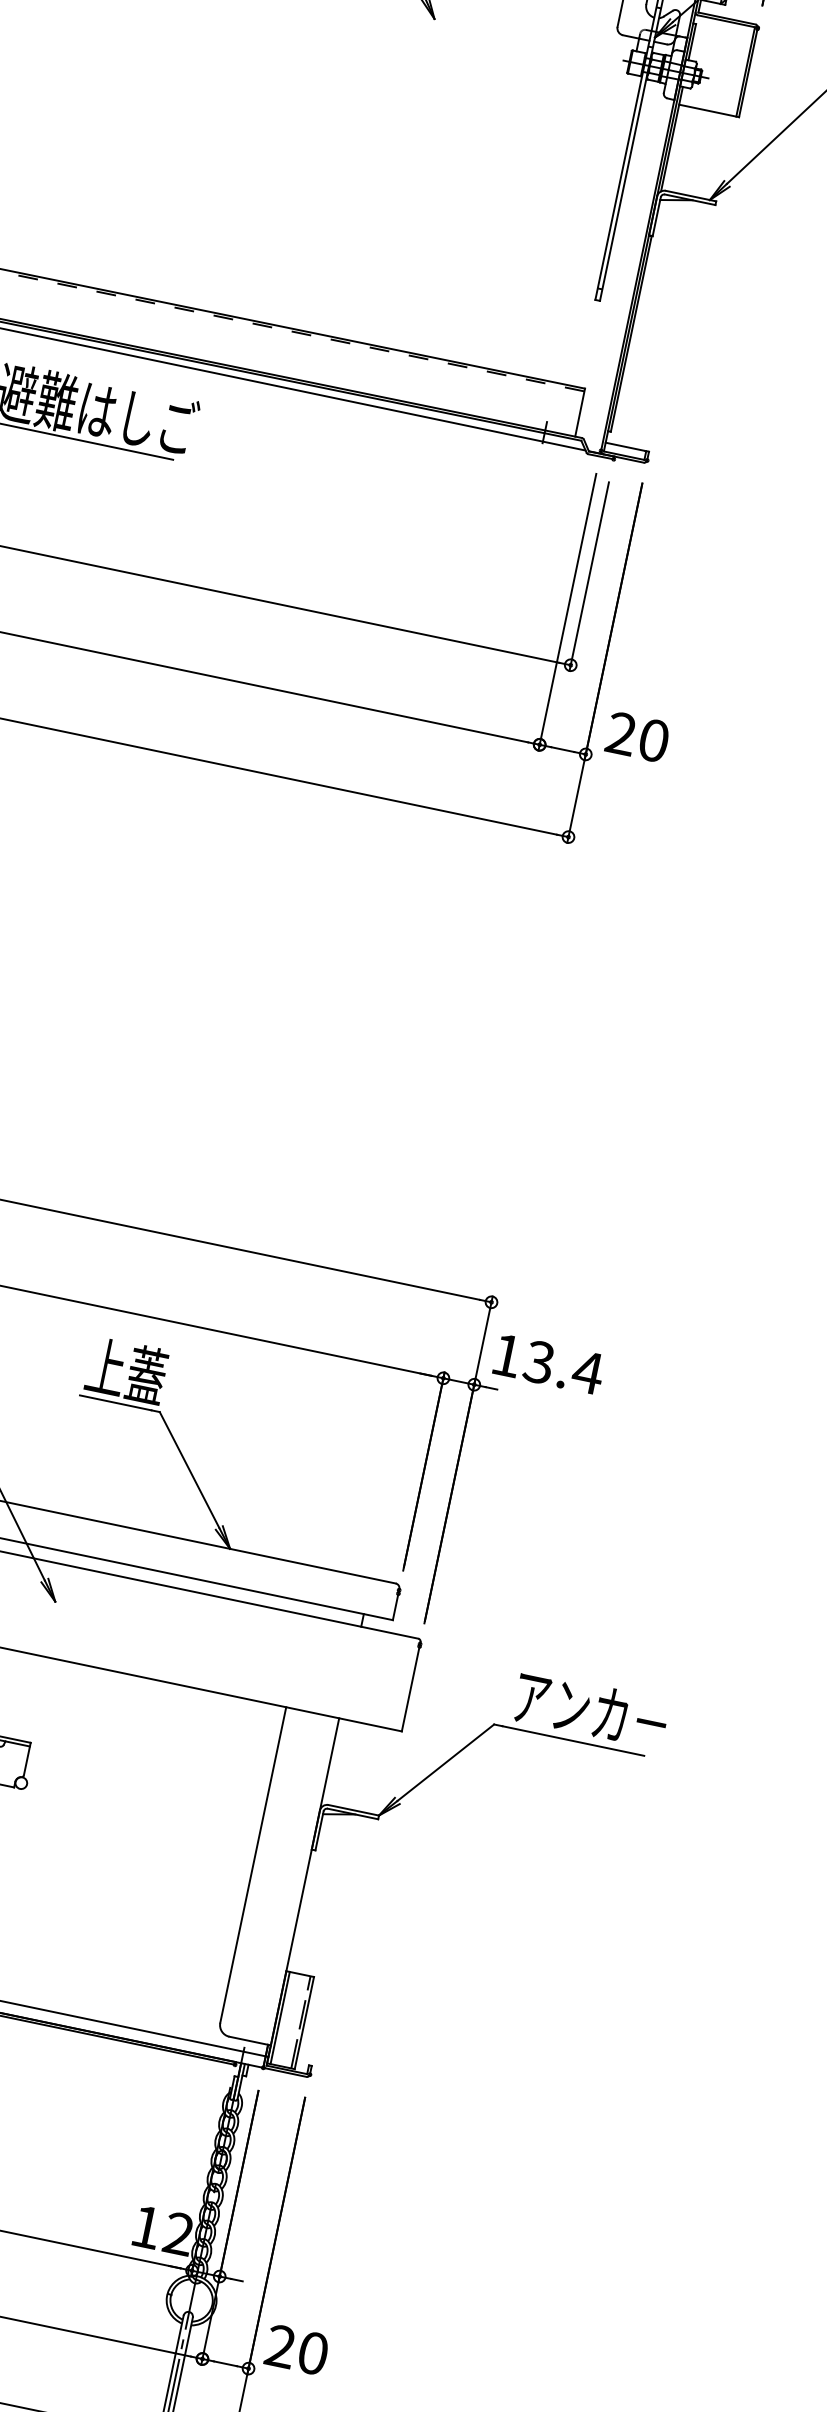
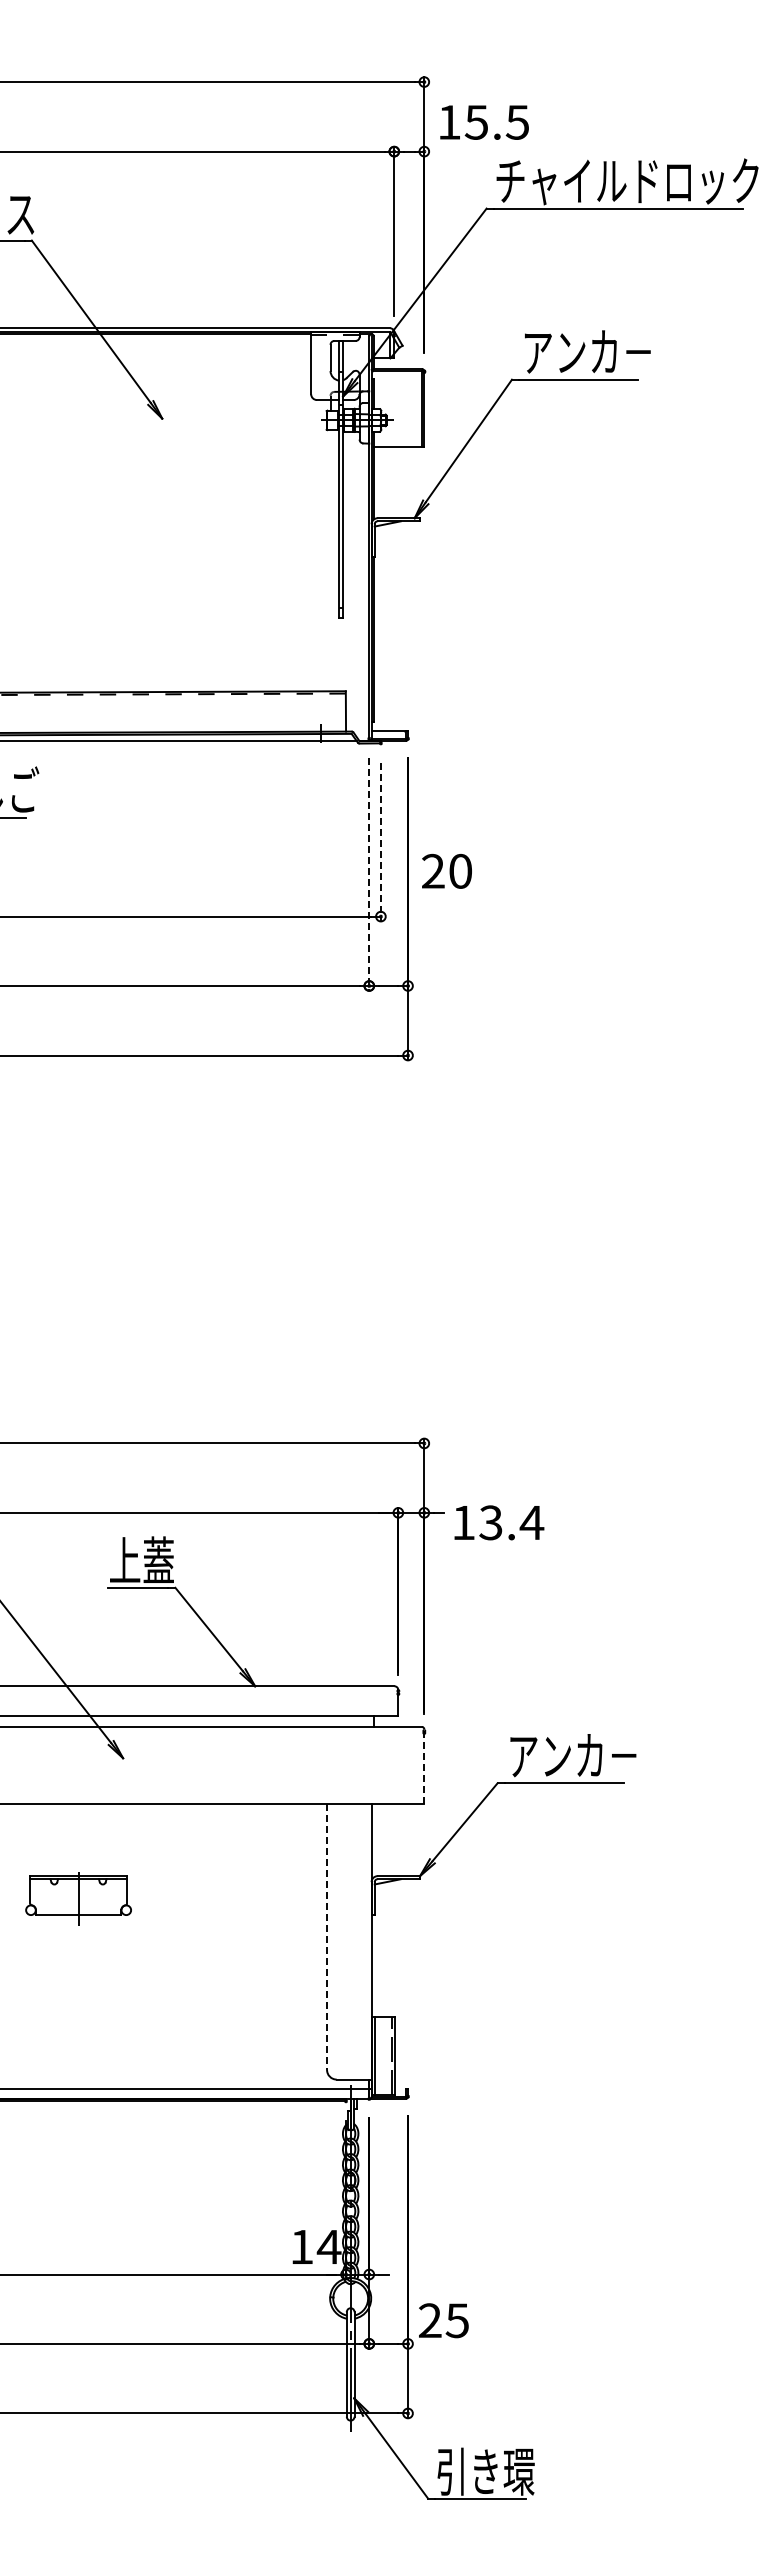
line: (588, 577) -> (380, 842), solid -> dashed
line: (567, 612) -> (369, 874), solid -> dashed
text: (637, 737) -> (446, 871), moved
text: (549, 1364) -> (499, 1522), moved
line: (411, 1686) -> (424, 1766), solid -> dashed
line: (253, 1865) -> (327, 1937), solid -> dashed
text: (178, 2233) -> (328, 2246), 12 -> 14
text: (311, 2352) -> (456, 2320), 20 -> 25

